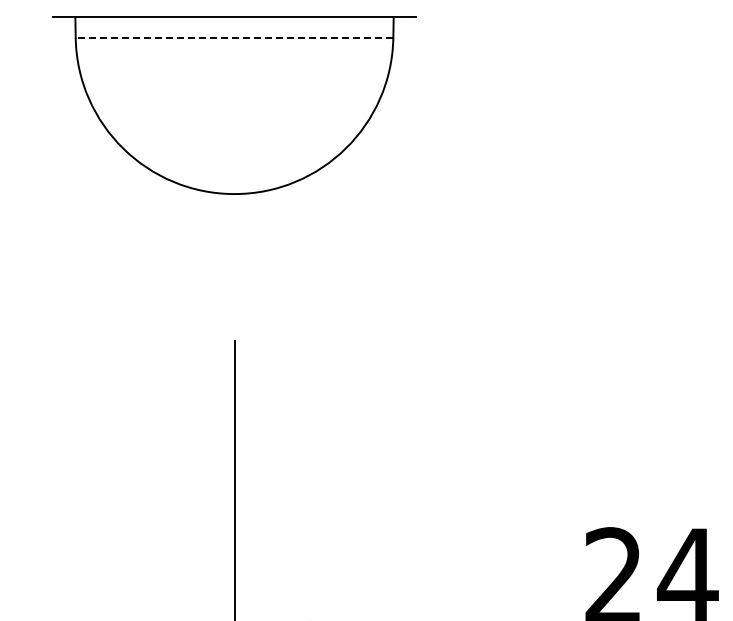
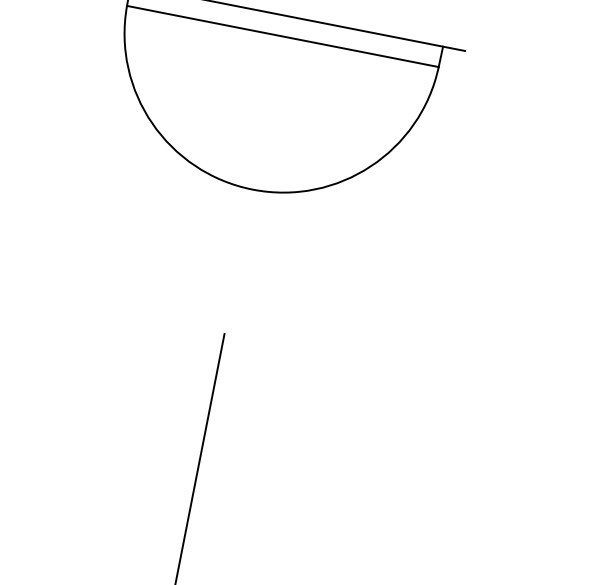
line: (234, 38) -> (282, 36), dashed -> solid

